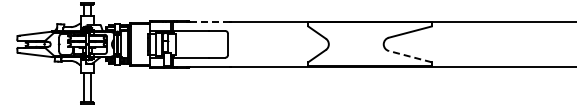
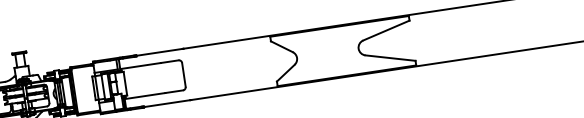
line: (209, 21) -> (159, 52), dashed -> solid
line: (409, 56) -> (389, 58), dashed -> solid

